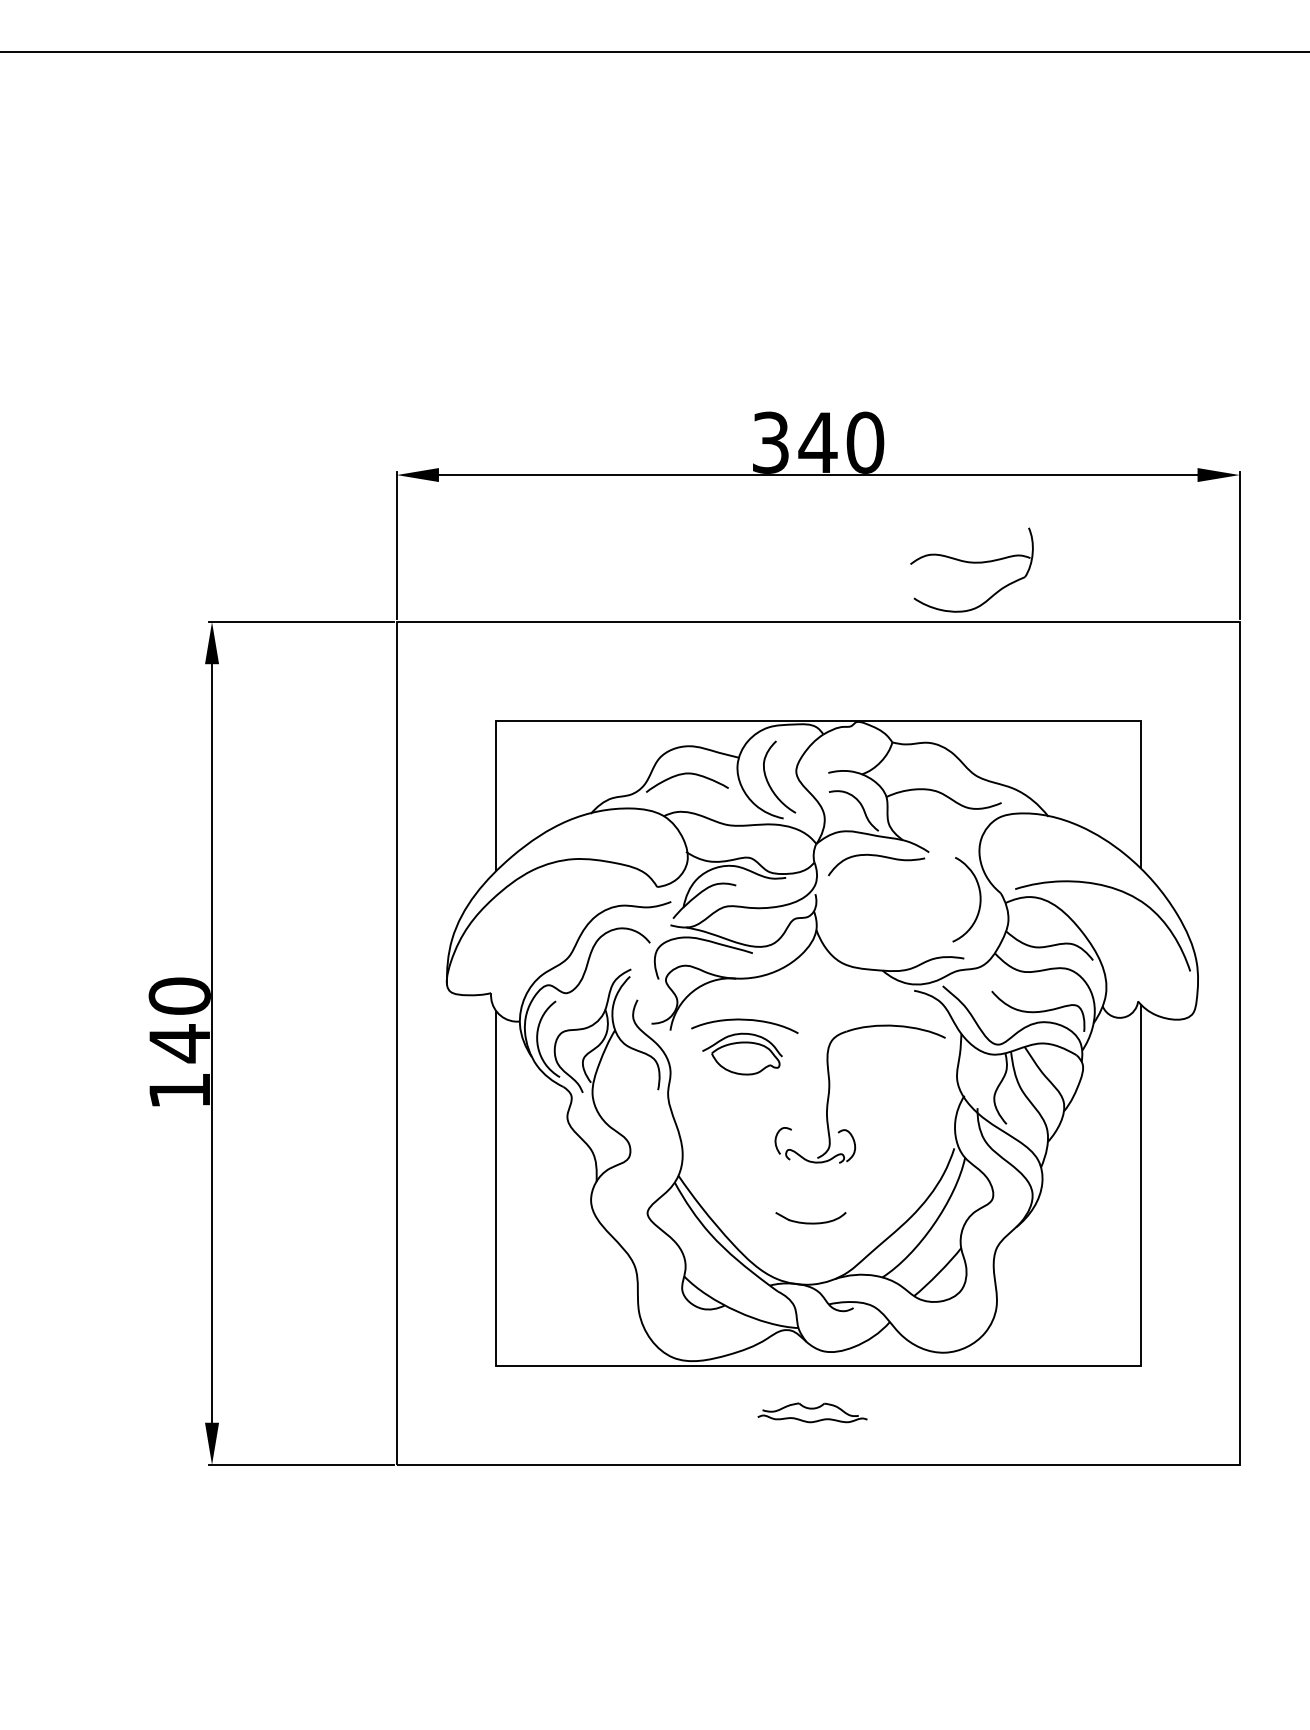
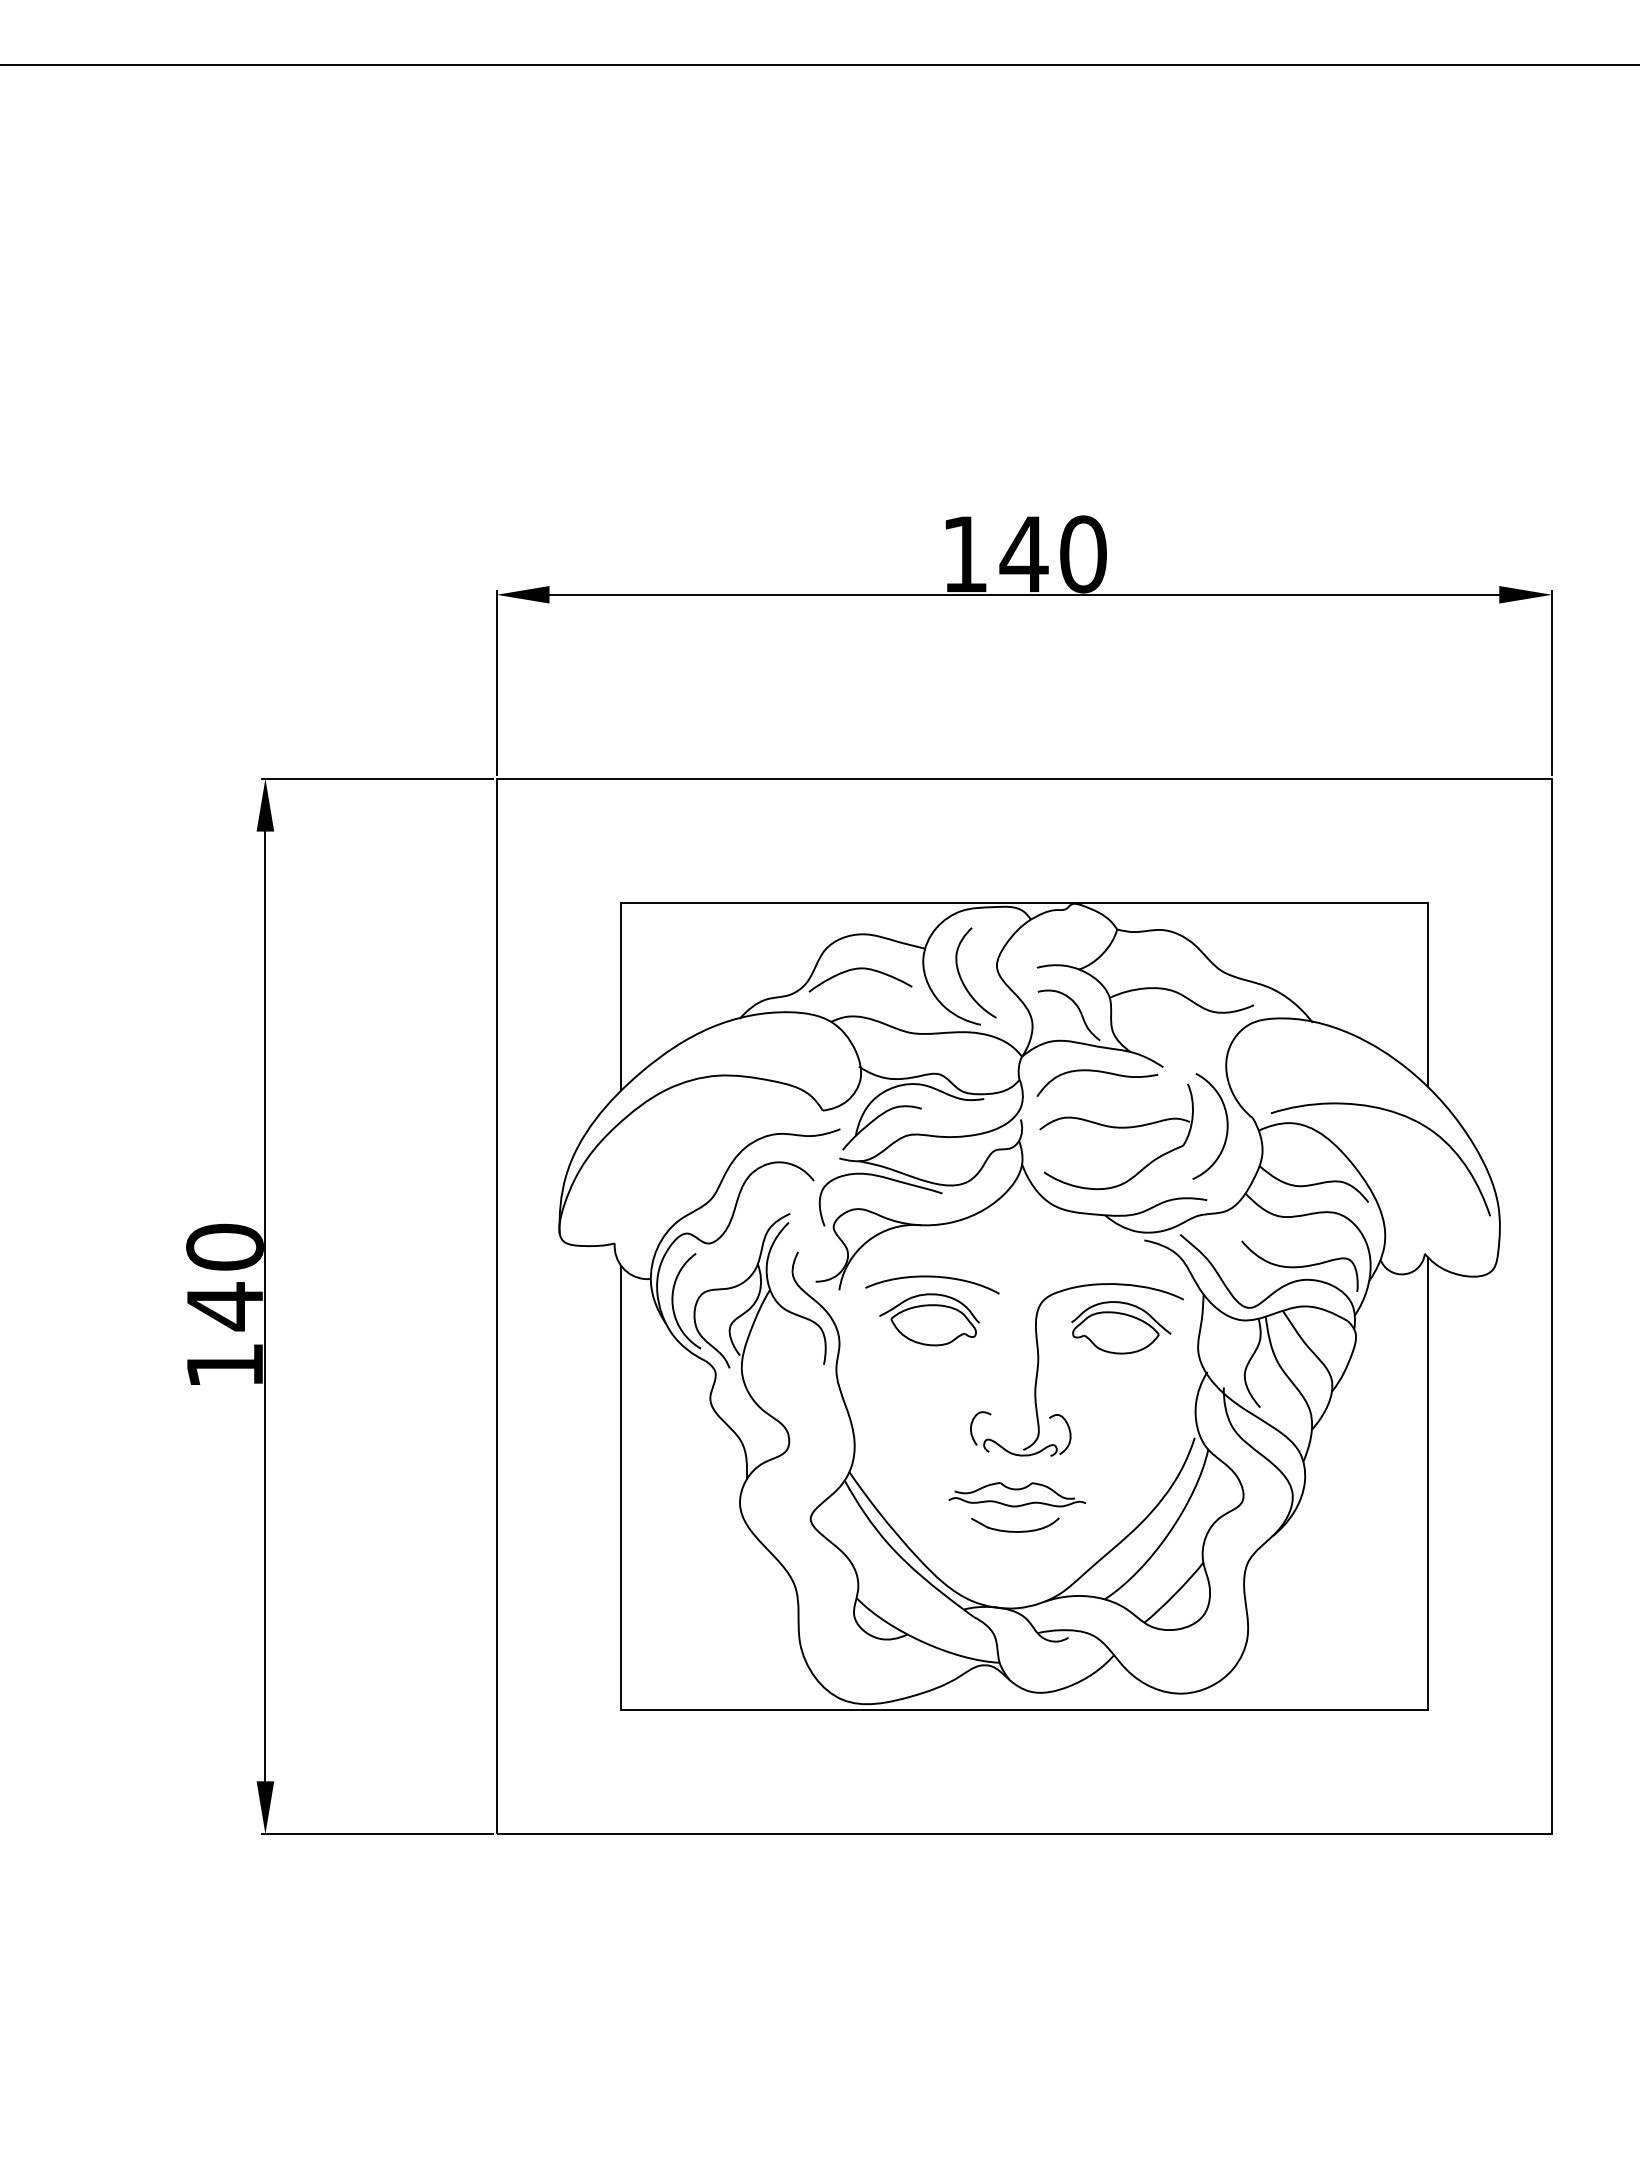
text: (770, 442) -> (964, 554), 340 -> 140
part: (971, 569) -> (1116, 1136), moved
part: (895, 1060) -> (1121, 1327), added
part: (812, 1412) -> (1017, 1494), moved

